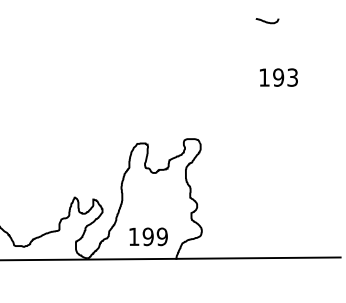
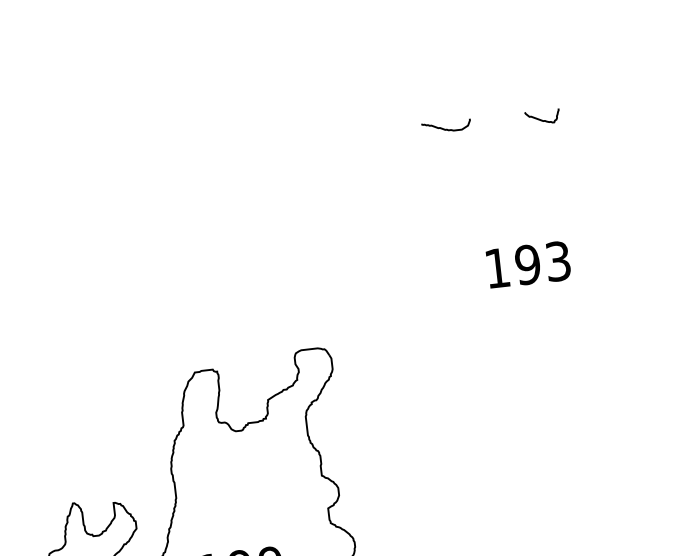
curve: (267, 21) -> (446, 127), moved
curve: (308, 44) -> (539, 117), added
text: (278, 77) -> (527, 264), moved

